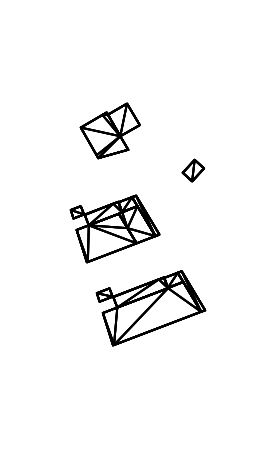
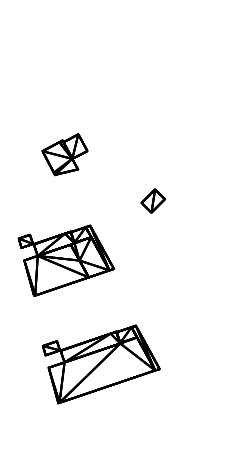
part: (109, 130) -> (64, 154), size x0.7
part: (150, 308) -> (100, 364), moved

